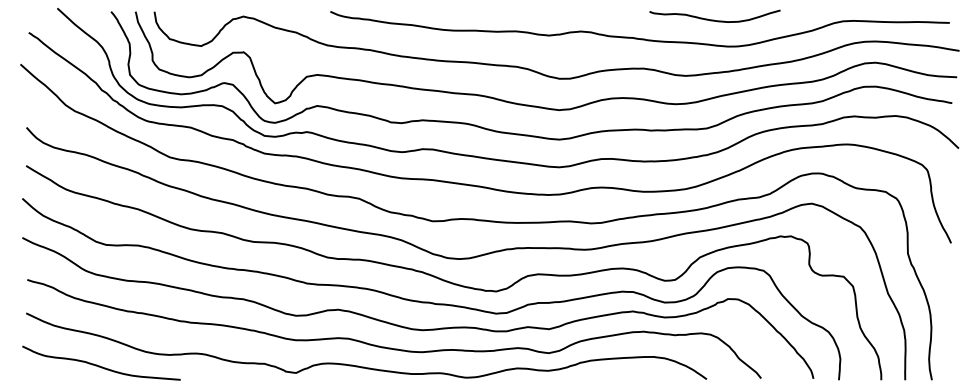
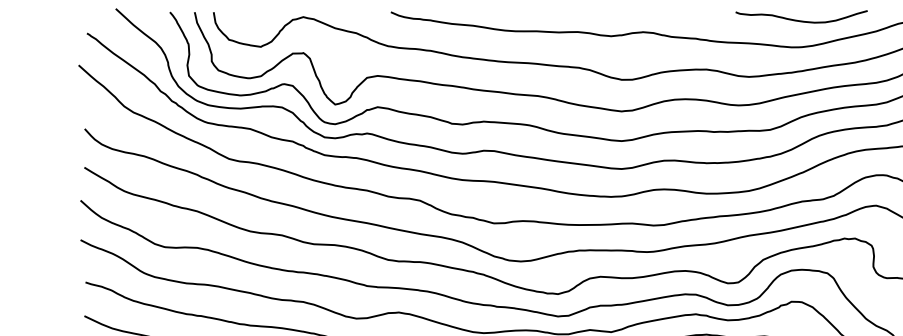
curve: (714, 19) -> (801, 20), moved

